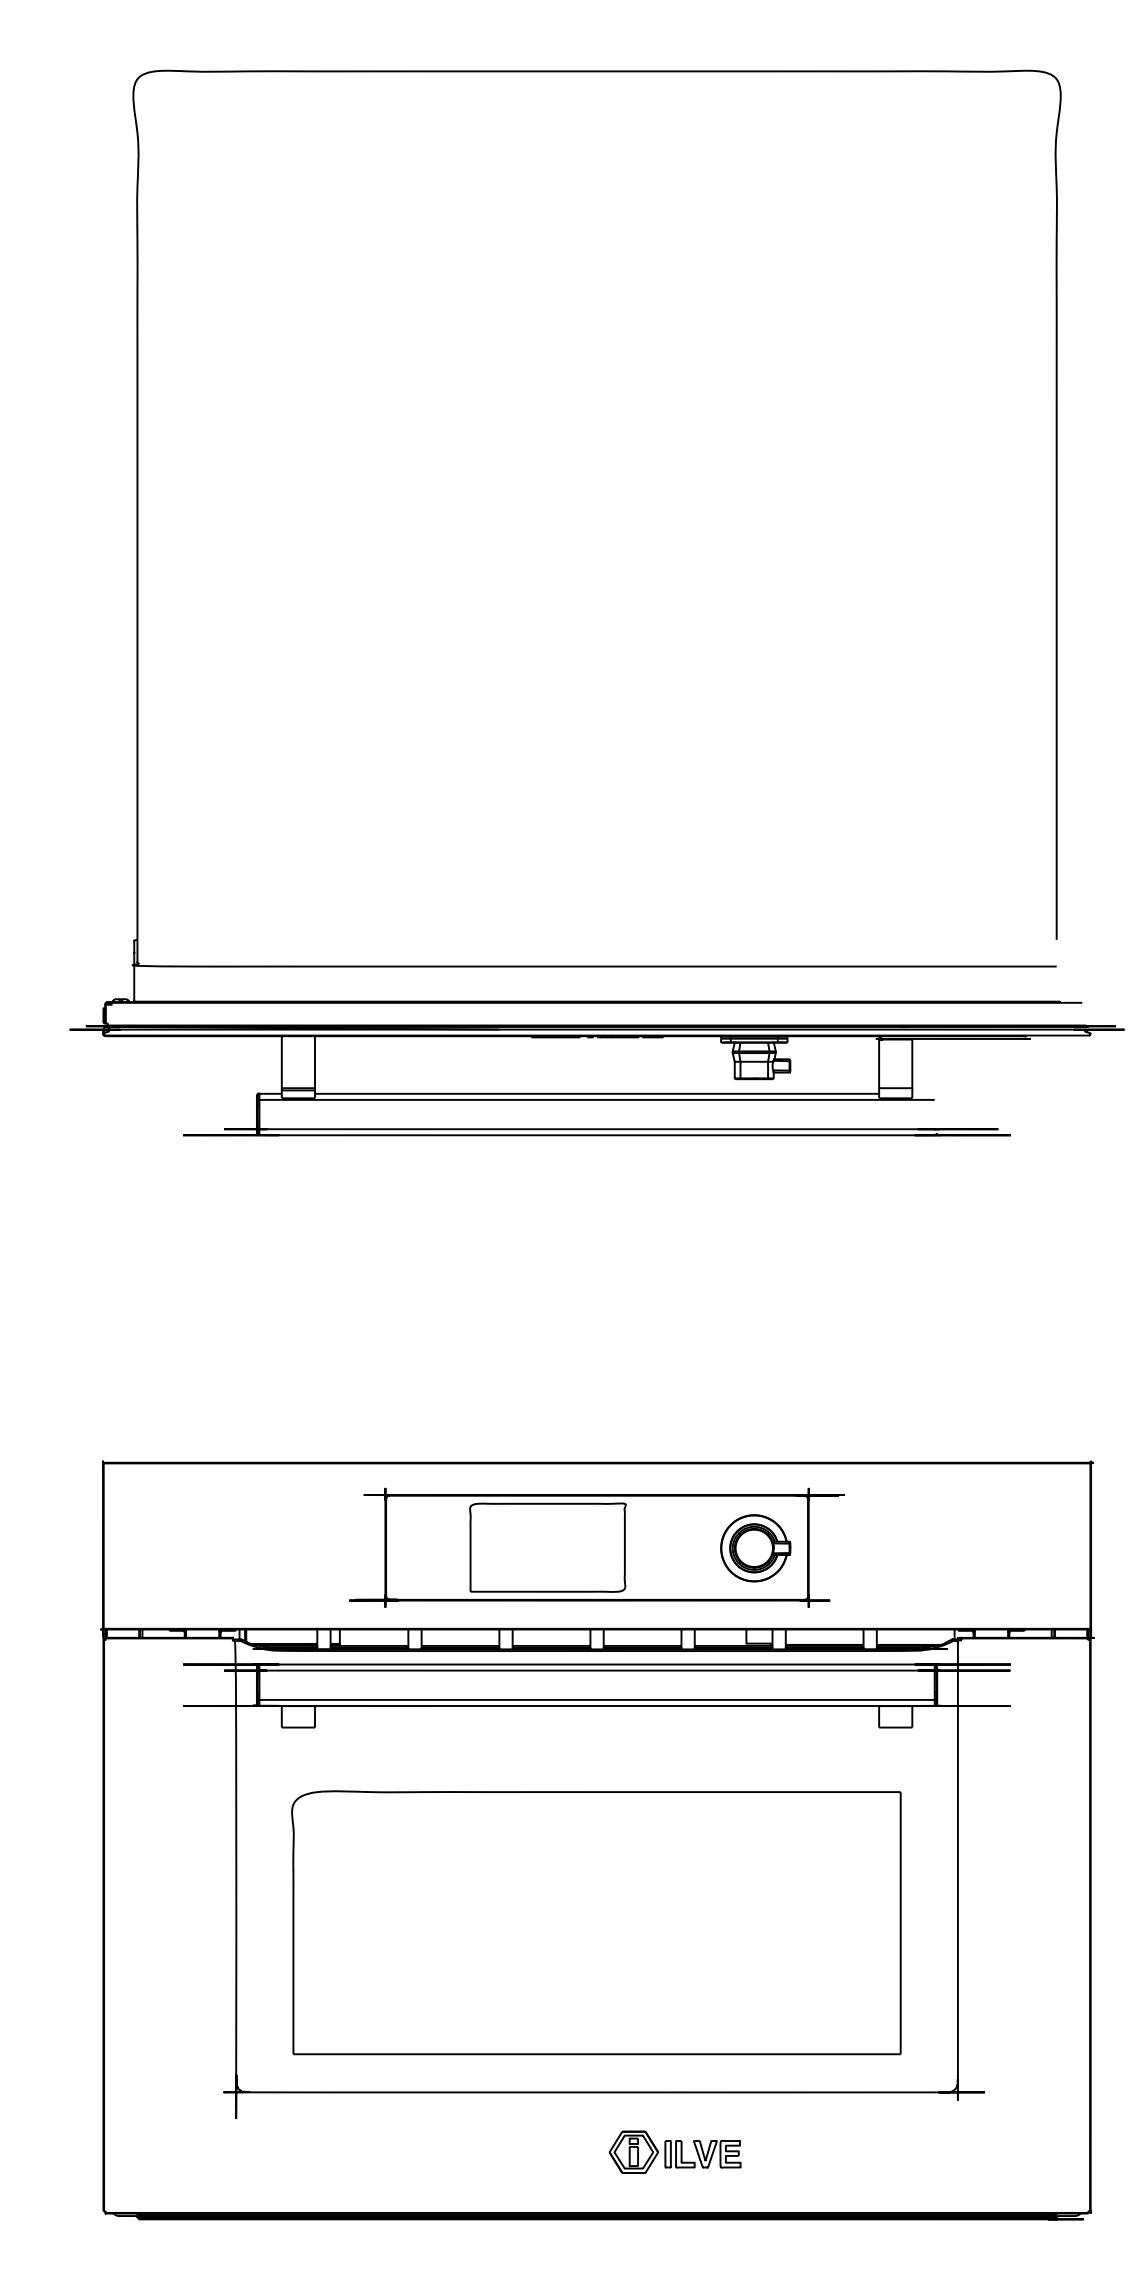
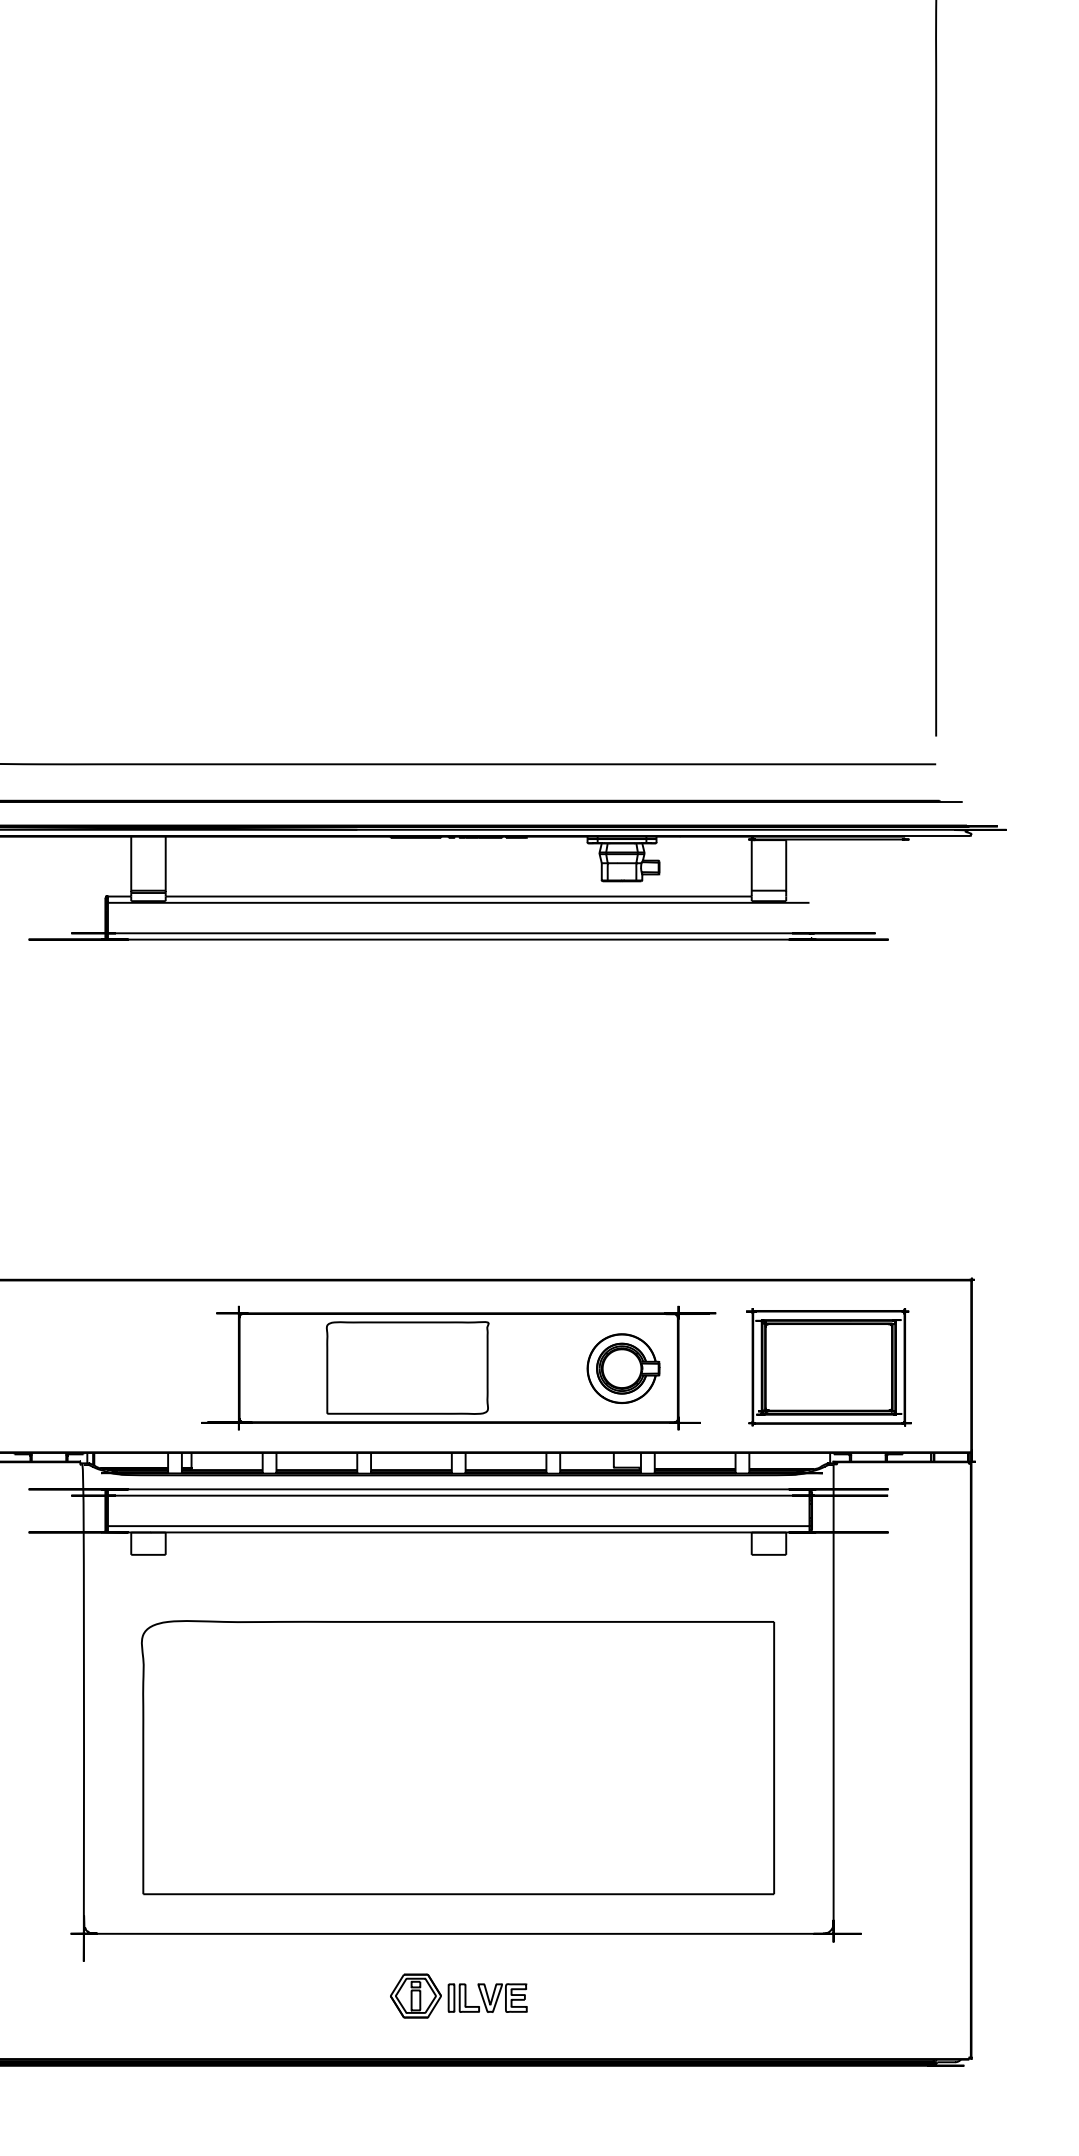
part: (953, 1546) -> (828, 1366), added
part: (674, 2151) -> (458, 1995), moved

